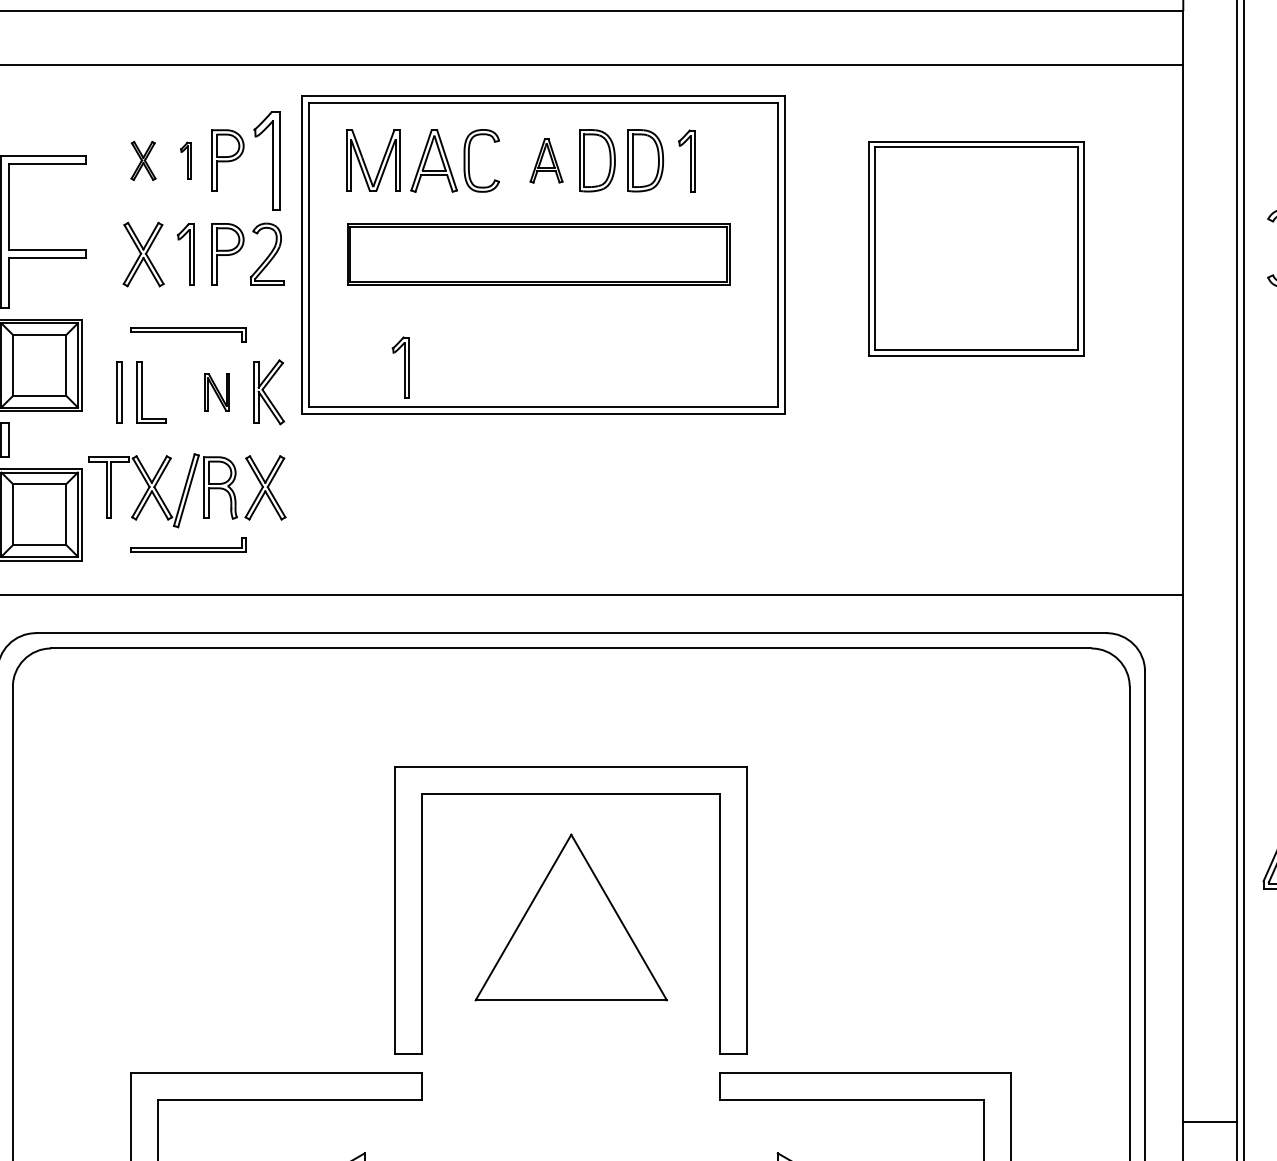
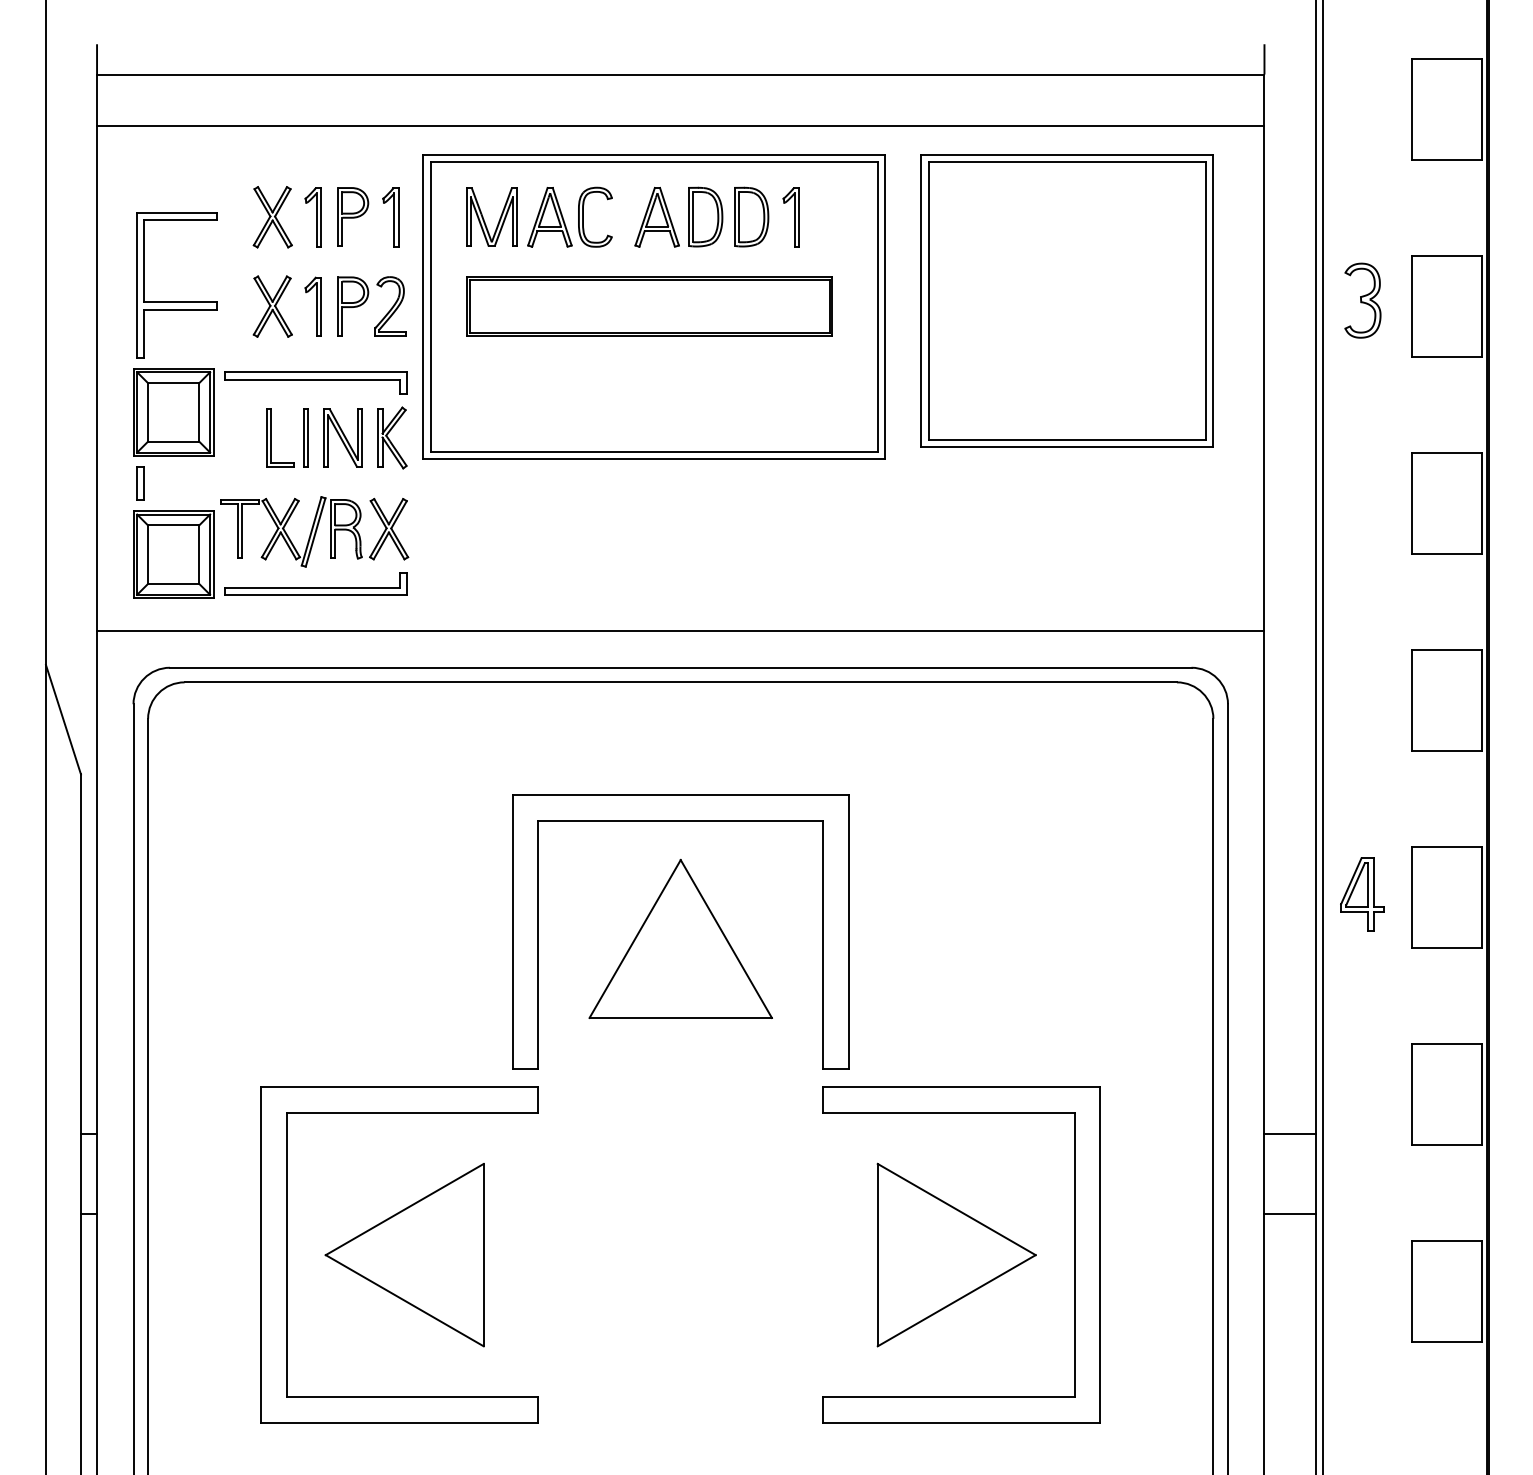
part: (143, 161) -> (272, 217), size x1.67
part: (185, 161) -> (312, 217), size x1.67
part: (267, 161) -> (390, 217), size x0.62
part: (545, 161) -> (656, 217), size x1.43
part: (975, 248) -> (1066, 300), size x1.43
part: (188, 334) -> (315, 382), size x1.67
part: (400, 367) -> (517, 414), removed
part: (119, 391) -> (305, 437), moved
part: (216, 391) -> (342, 437), size x1.67
part: (188, 544) -> (315, 583), size x1.67

